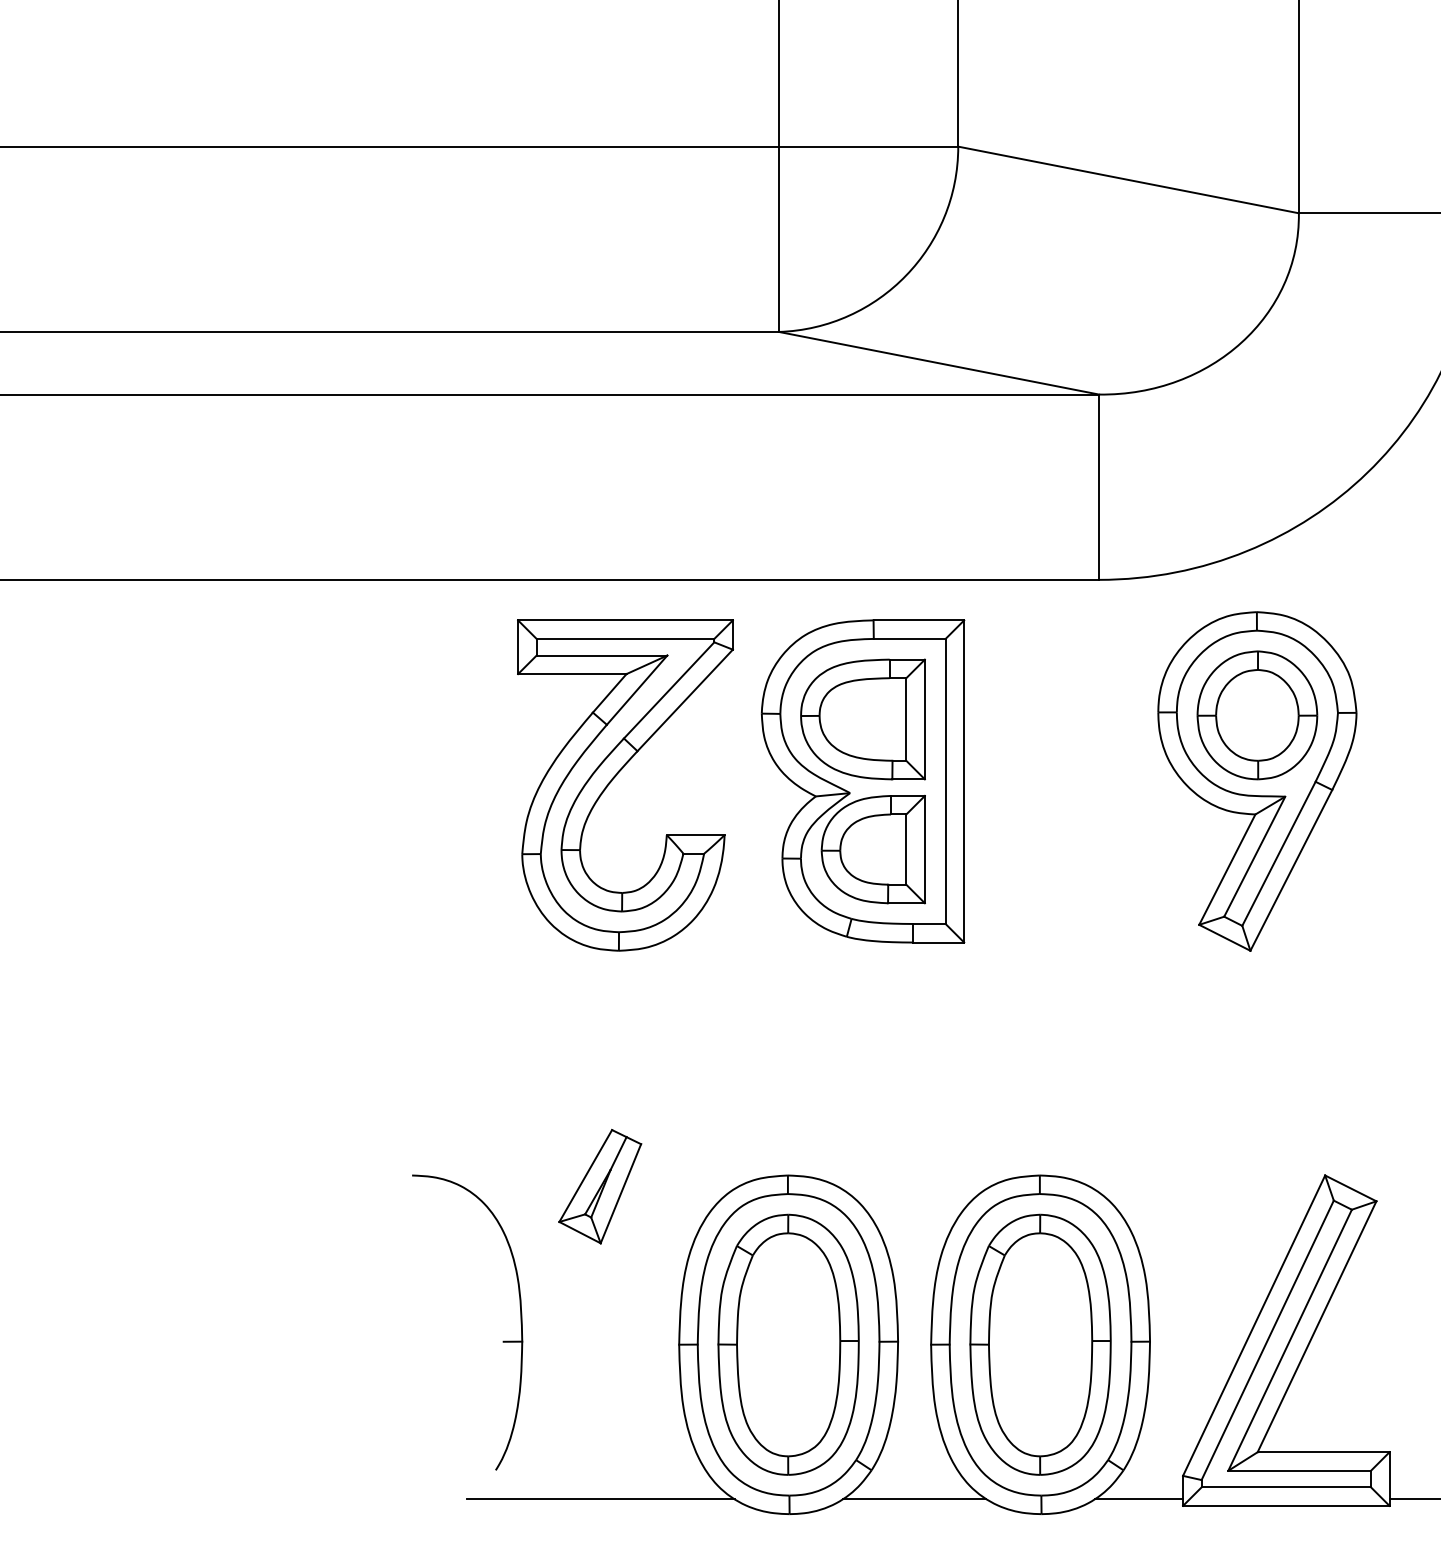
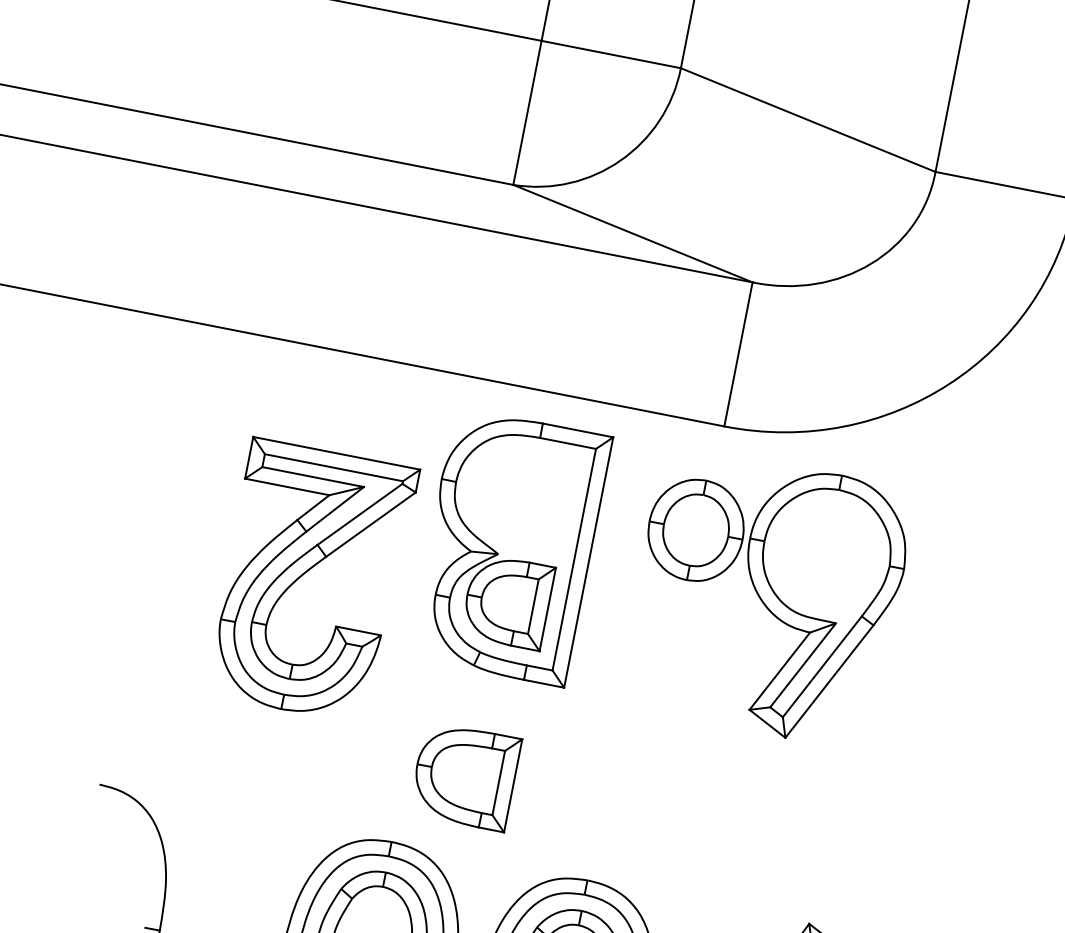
part: (1257, 715) -> (696, 530), moved
part: (862, 719) -> (464, 776), moved
part: (616, 776) -> (305, 573), moved
part: (600, 1186) -> (244, 821), removed

